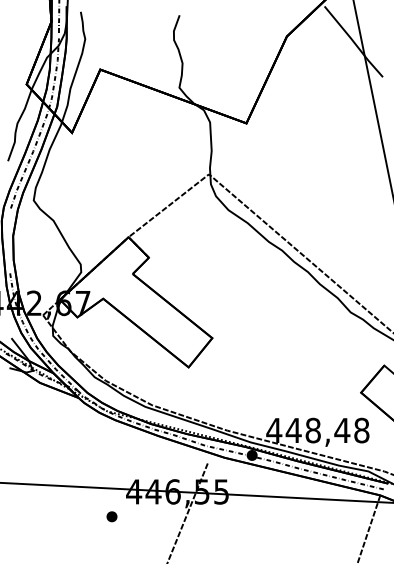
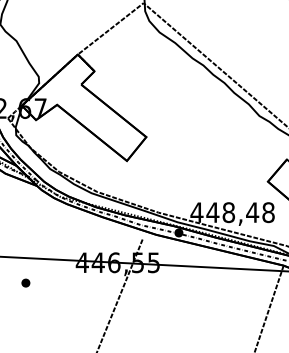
part: (111, 516) -> (25, 282), moved

